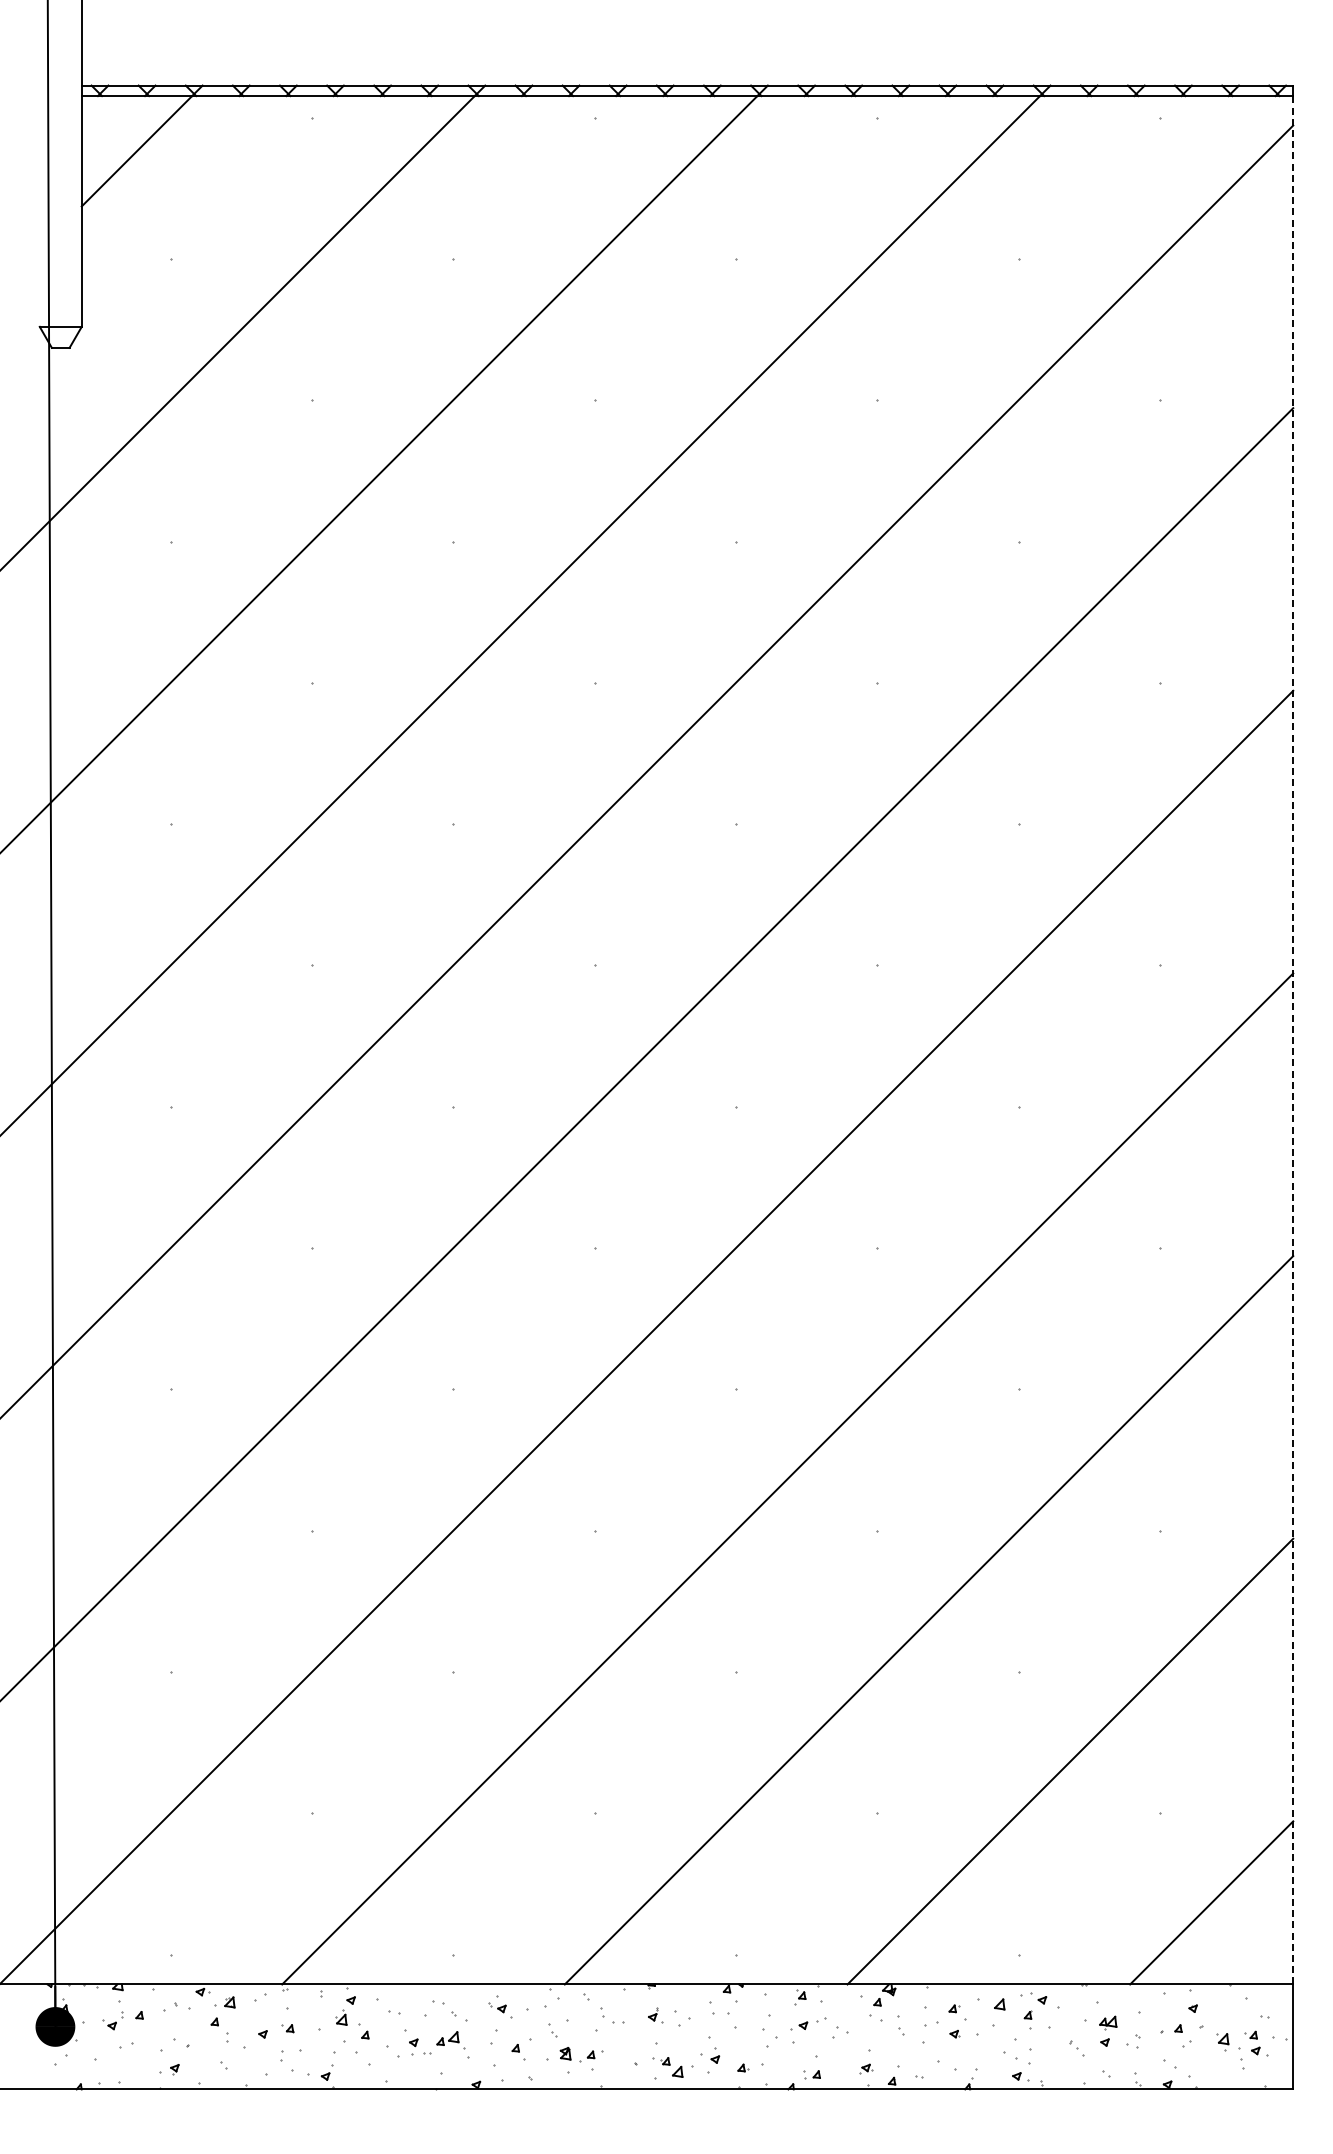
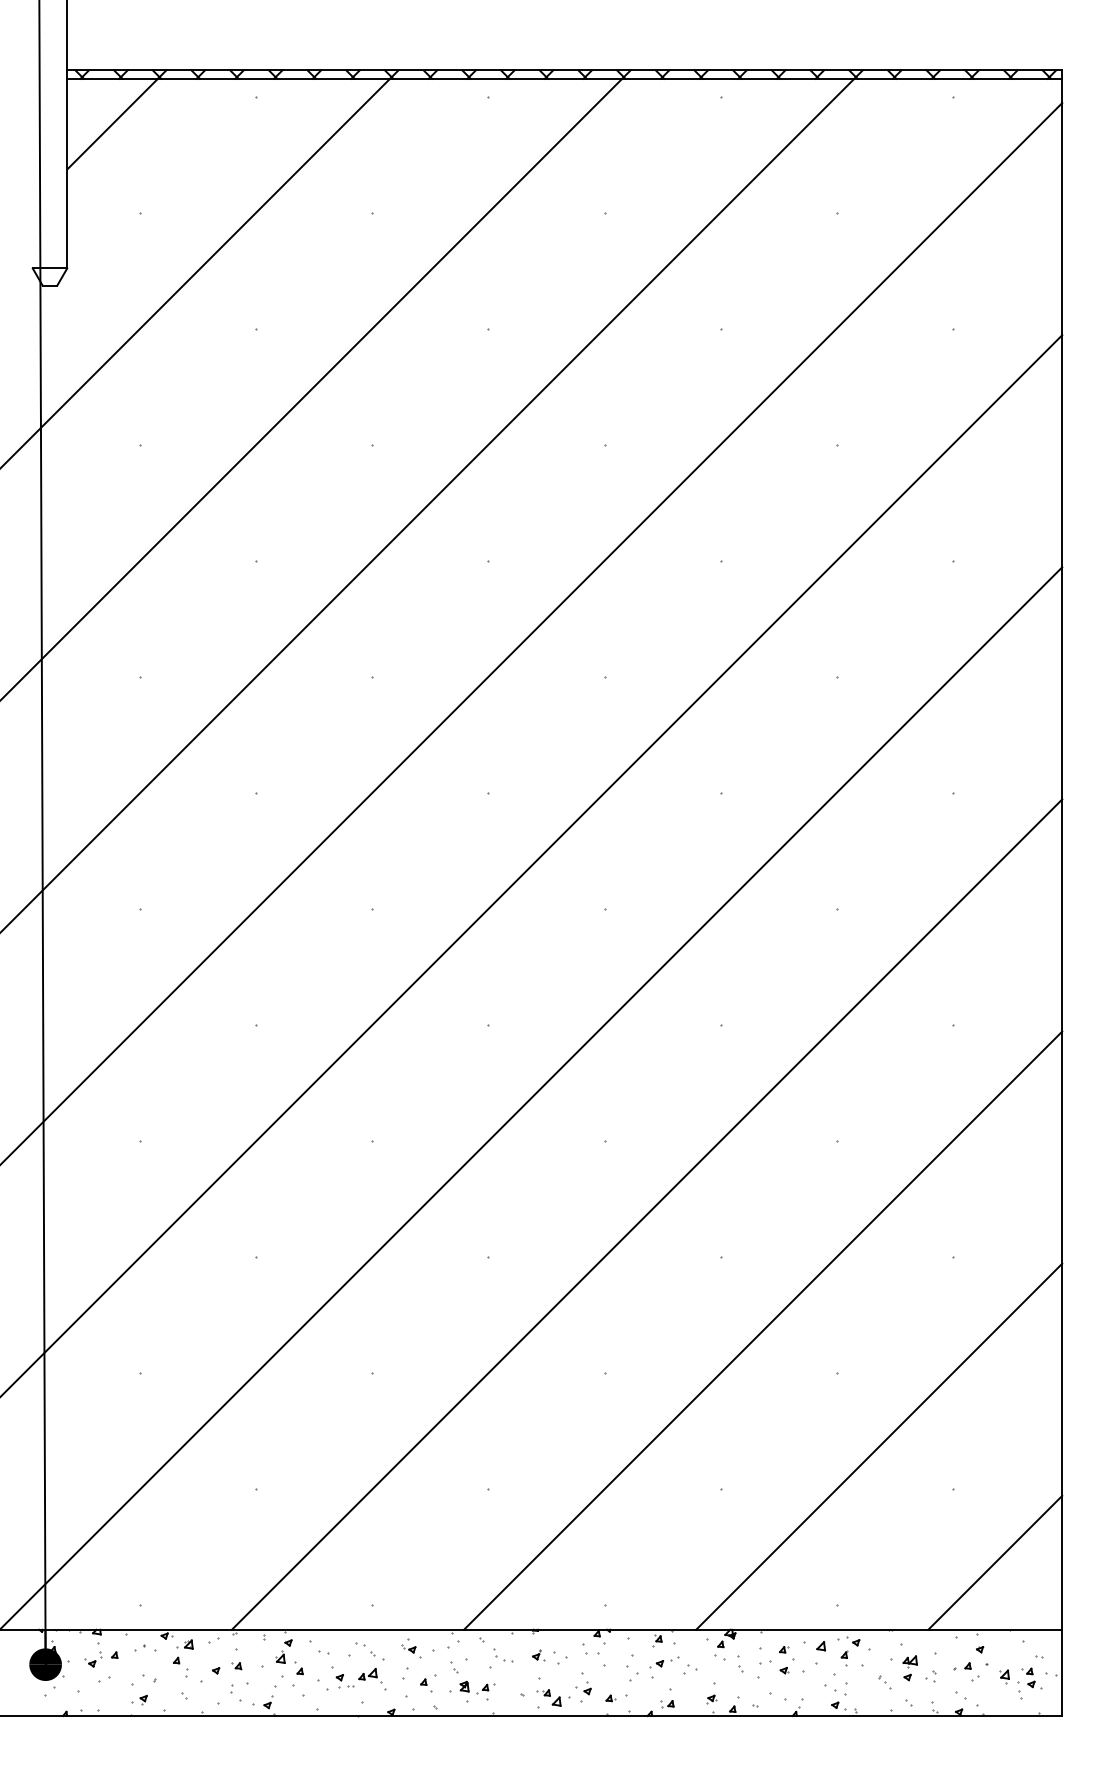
line: (1293, 1039) -> (1062, 853), dashed -> solid

